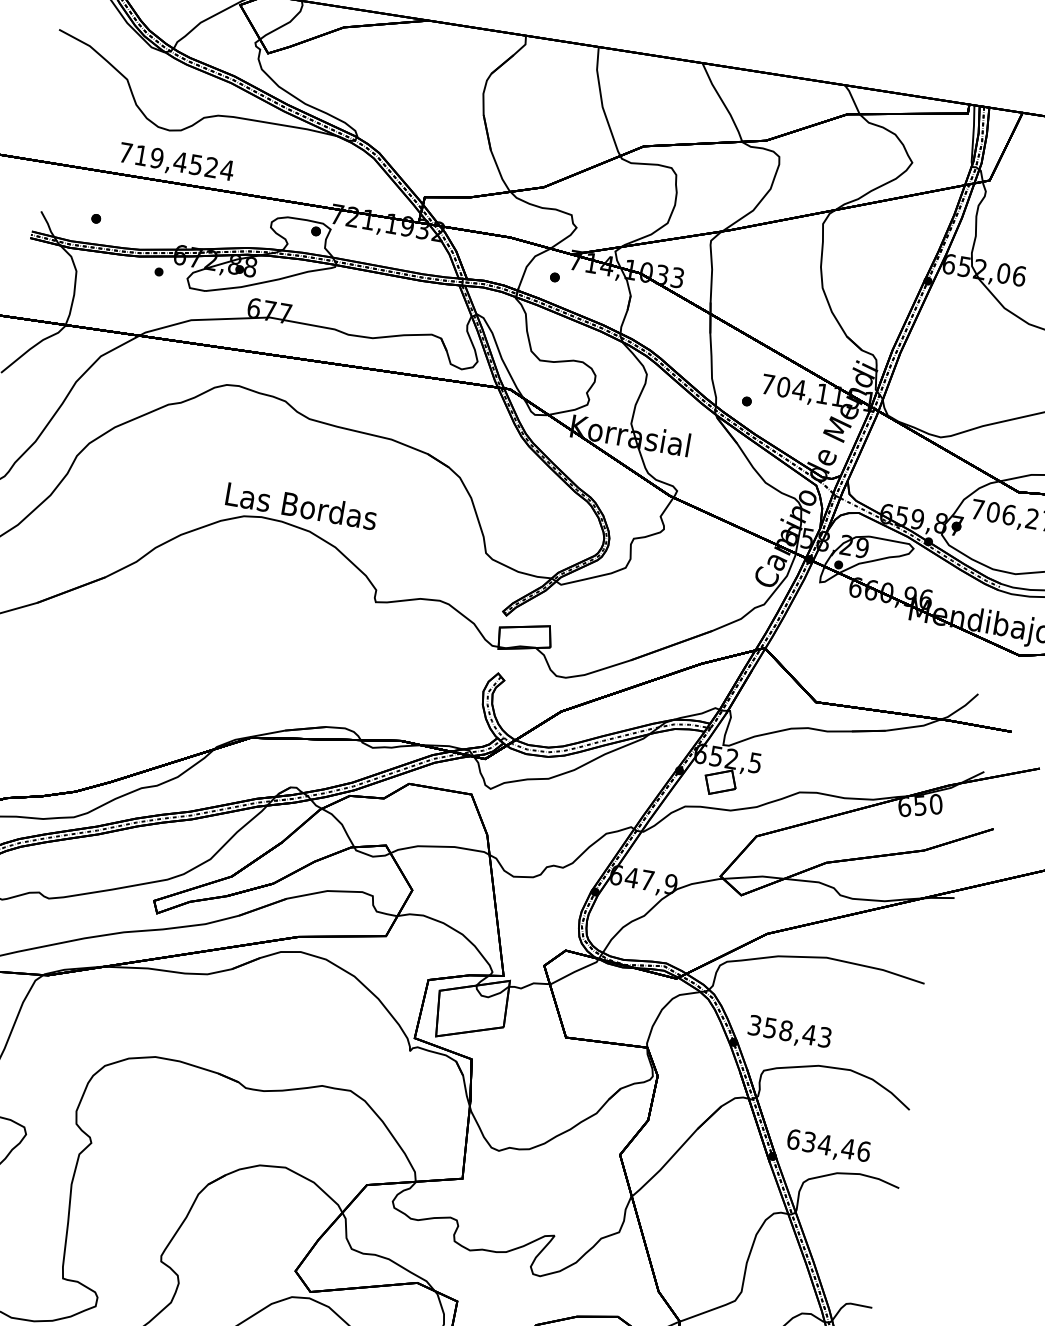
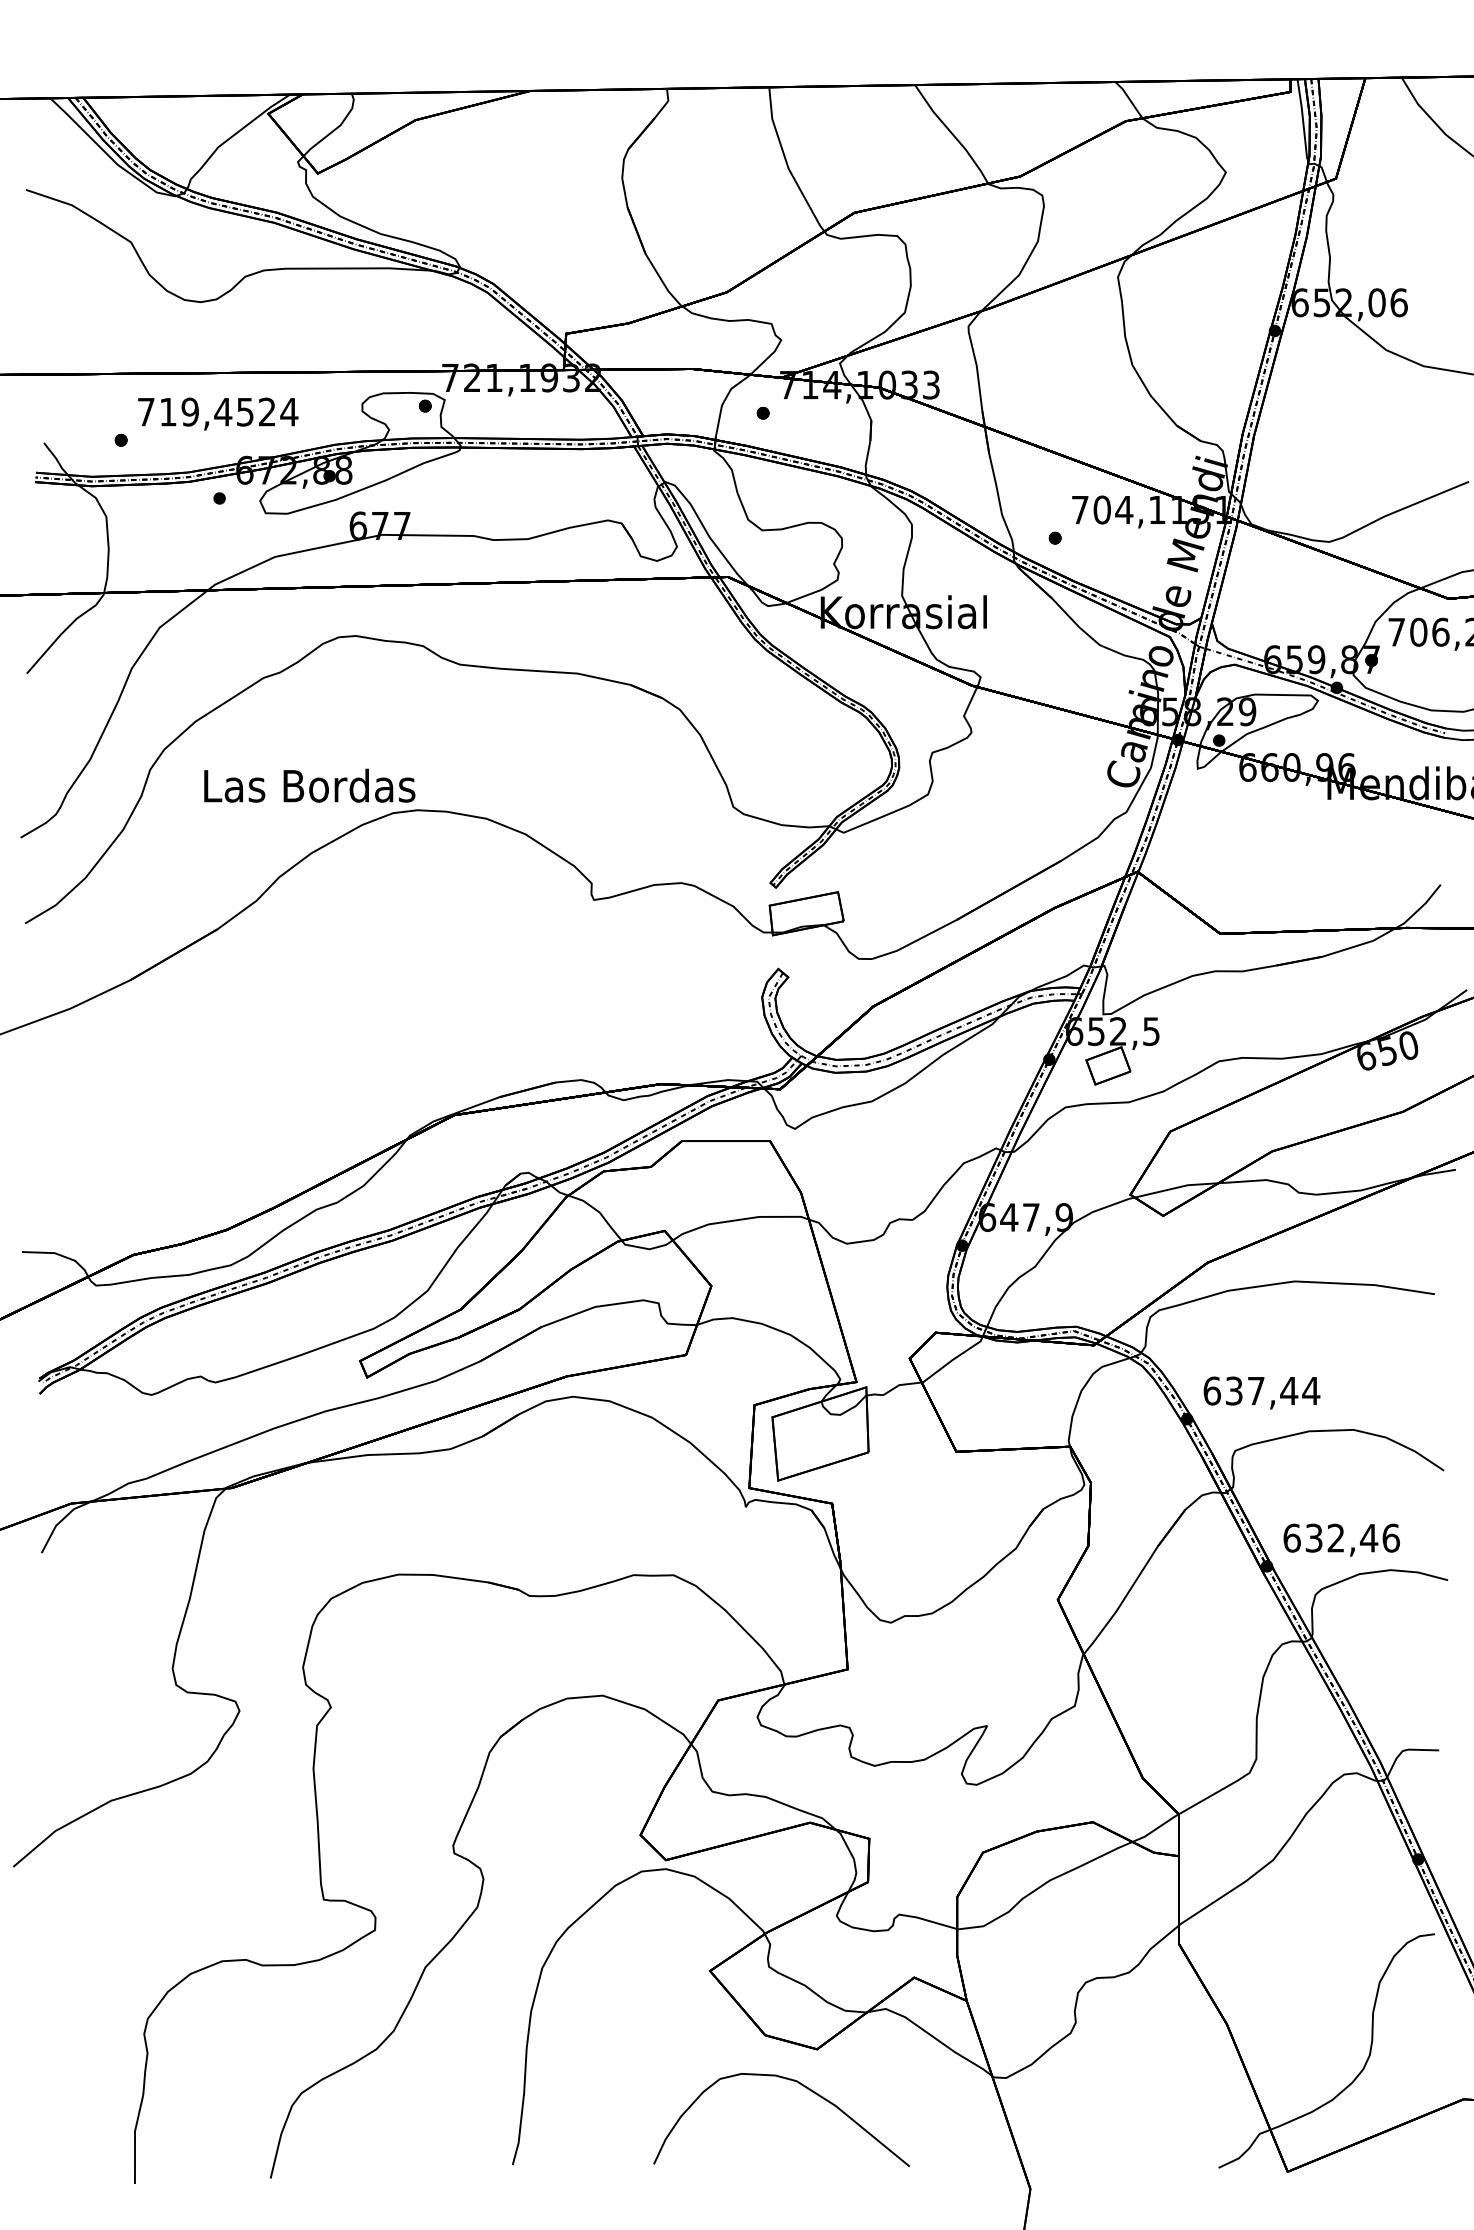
text: (176, 162) -> (218, 413), moved
text: (301, 505) -> (309, 785), moved
text: (789, 1031) -> (1261, 1390), 358,43 -> 637,44
text: (825, 1144) -> (1336, 1537), 634,46 -> 632,46

